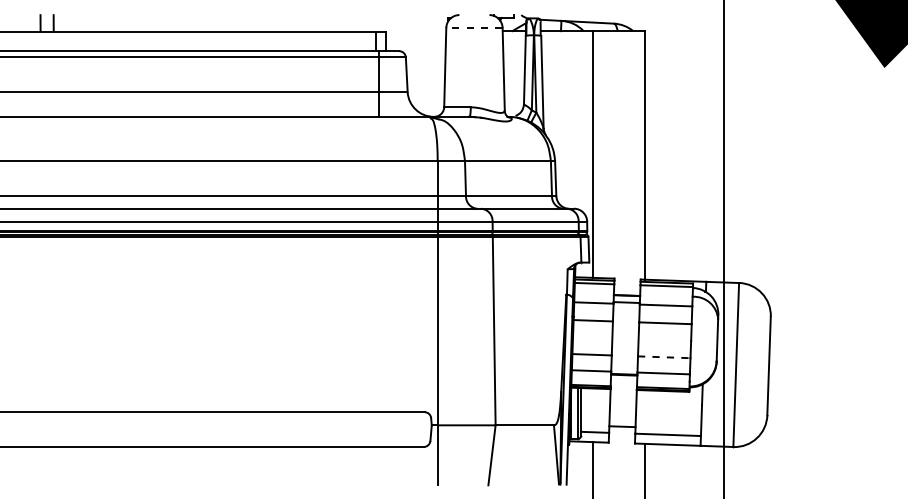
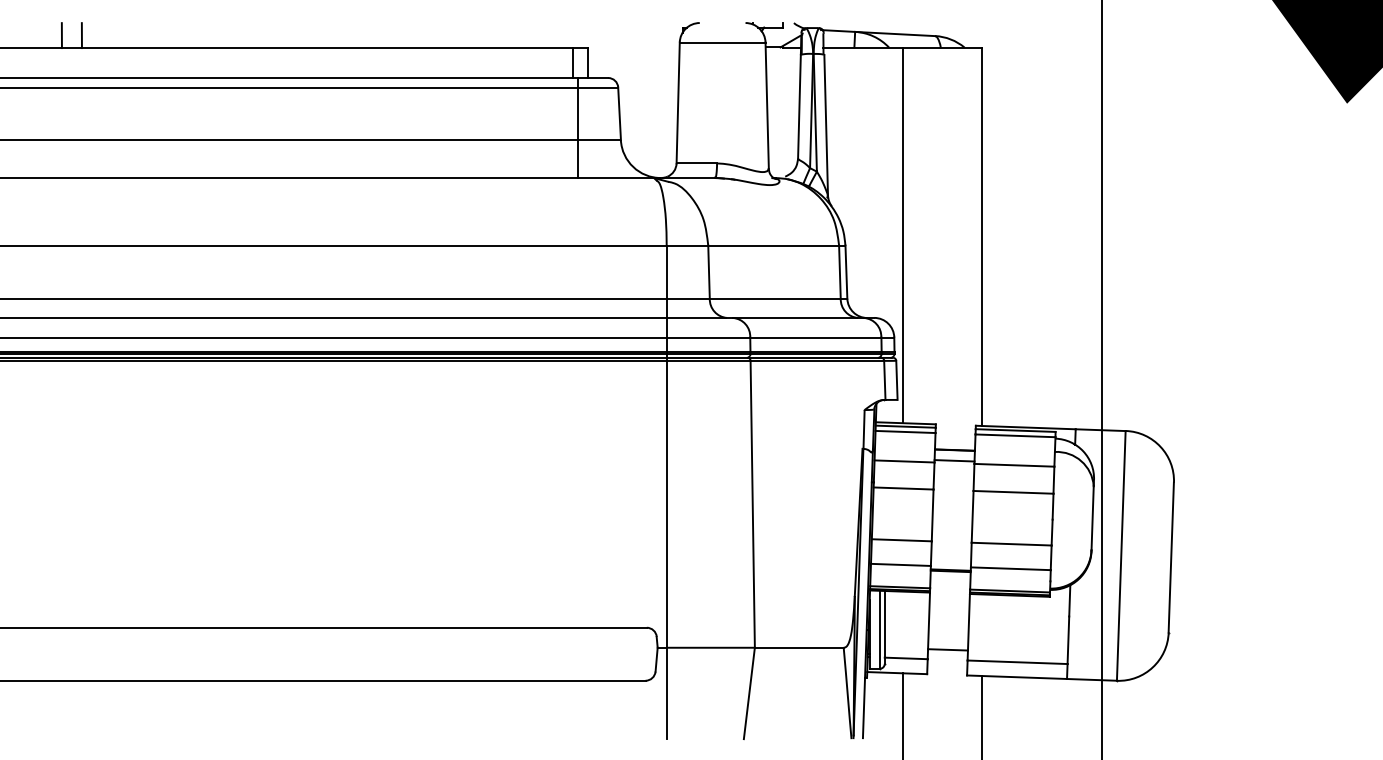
line: (473, 27) -> (721, 41), dashed -> solid
line: (664, 357) -> (1012, 544), dashed -> solid

